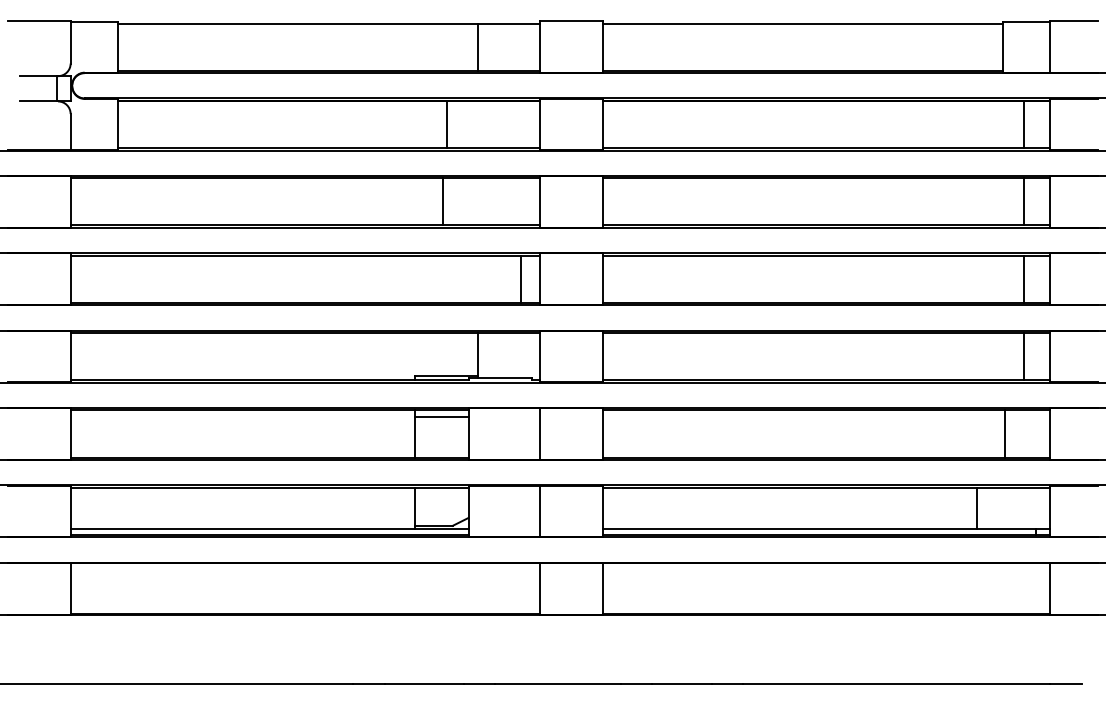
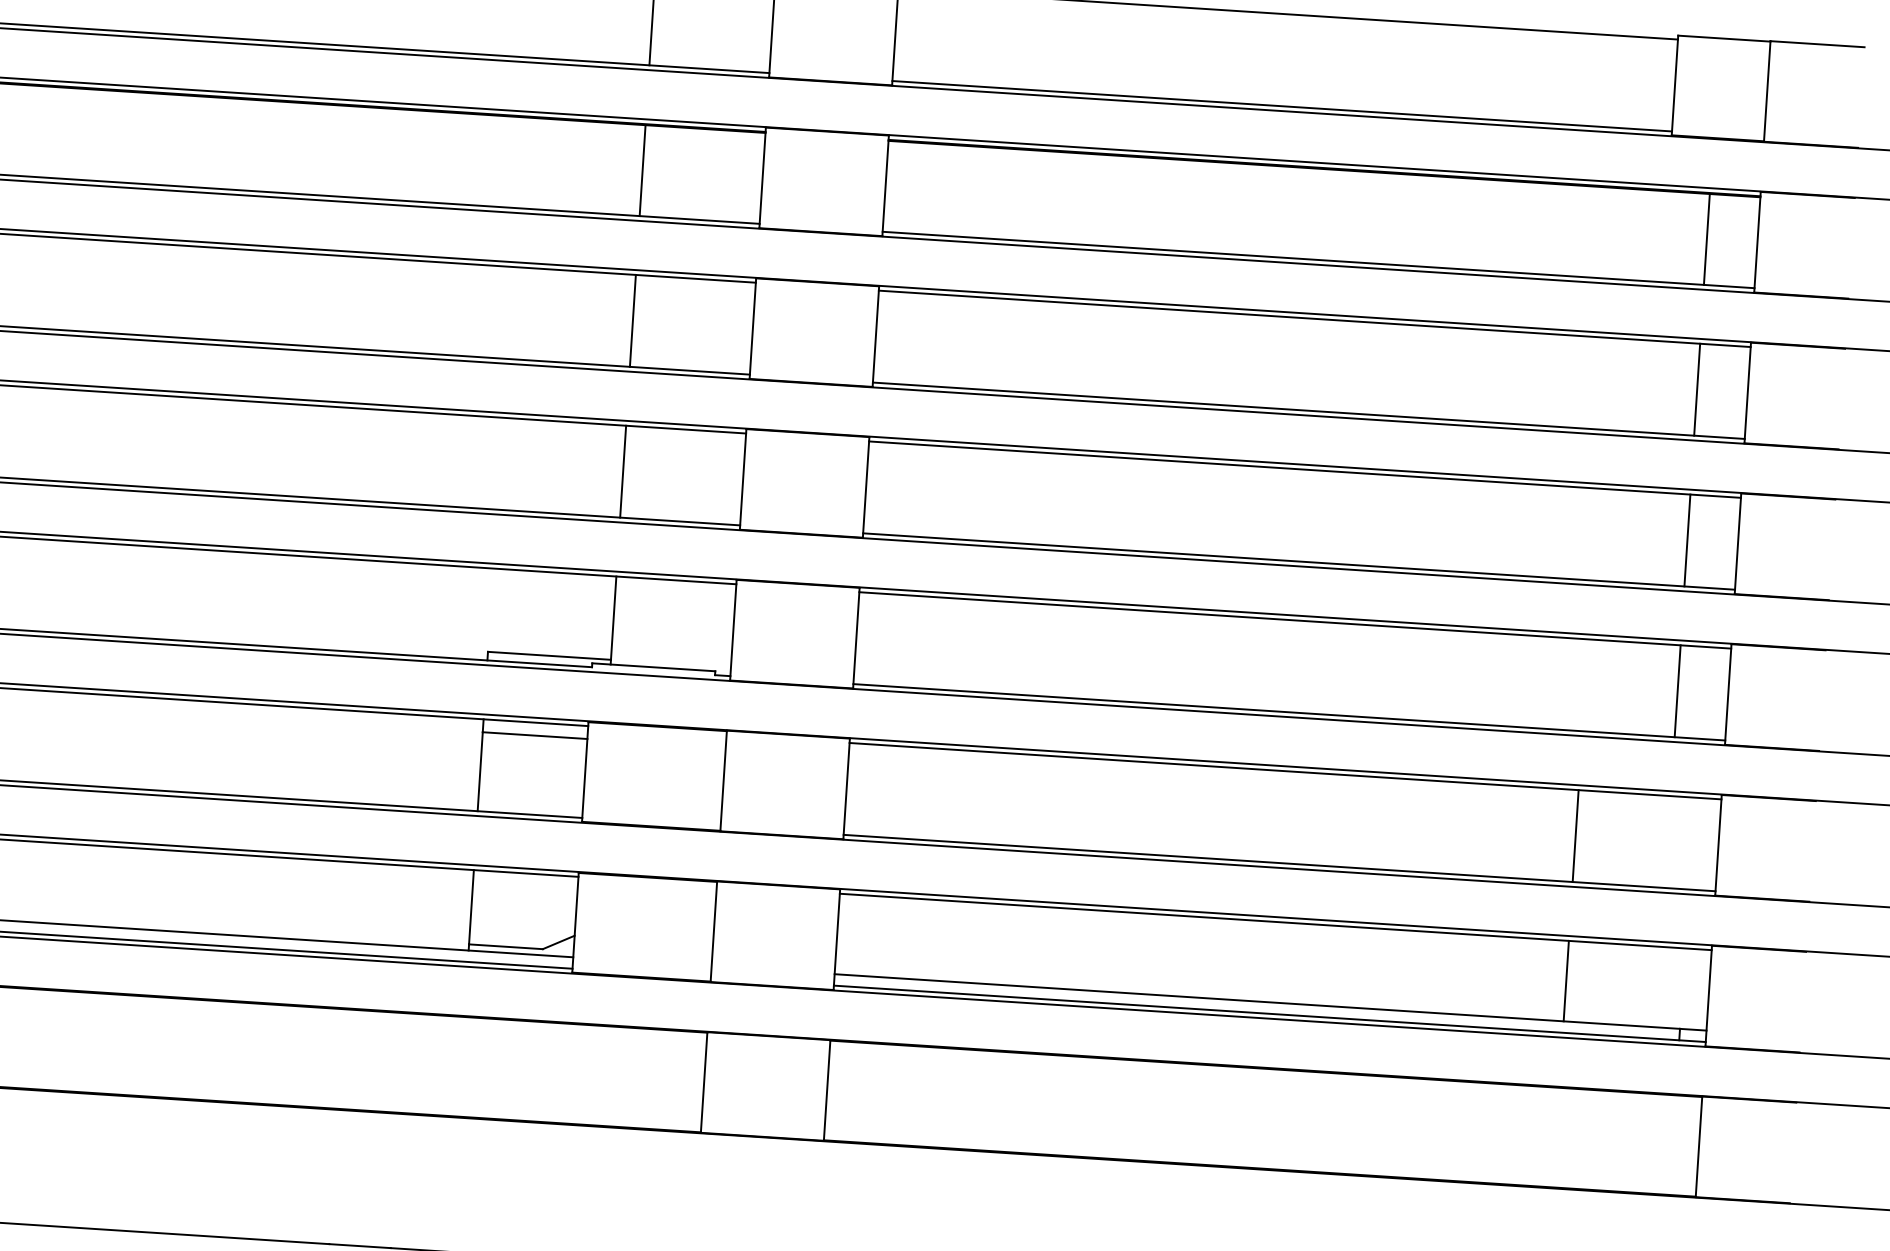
line: (446, 124) -> (641, 170), moved
line: (442, 201) -> (632, 320), moved
line: (520, 278) -> (622, 470), moved
line: (1004, 433) -> (1575, 835), moved

